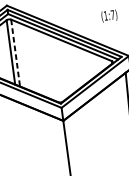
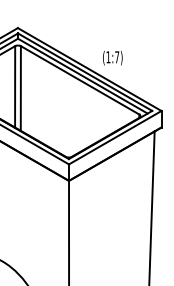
text: (109, 16) -> (112, 58), moved
line: (15, 53) -> (20, 88), dashed -> solid

